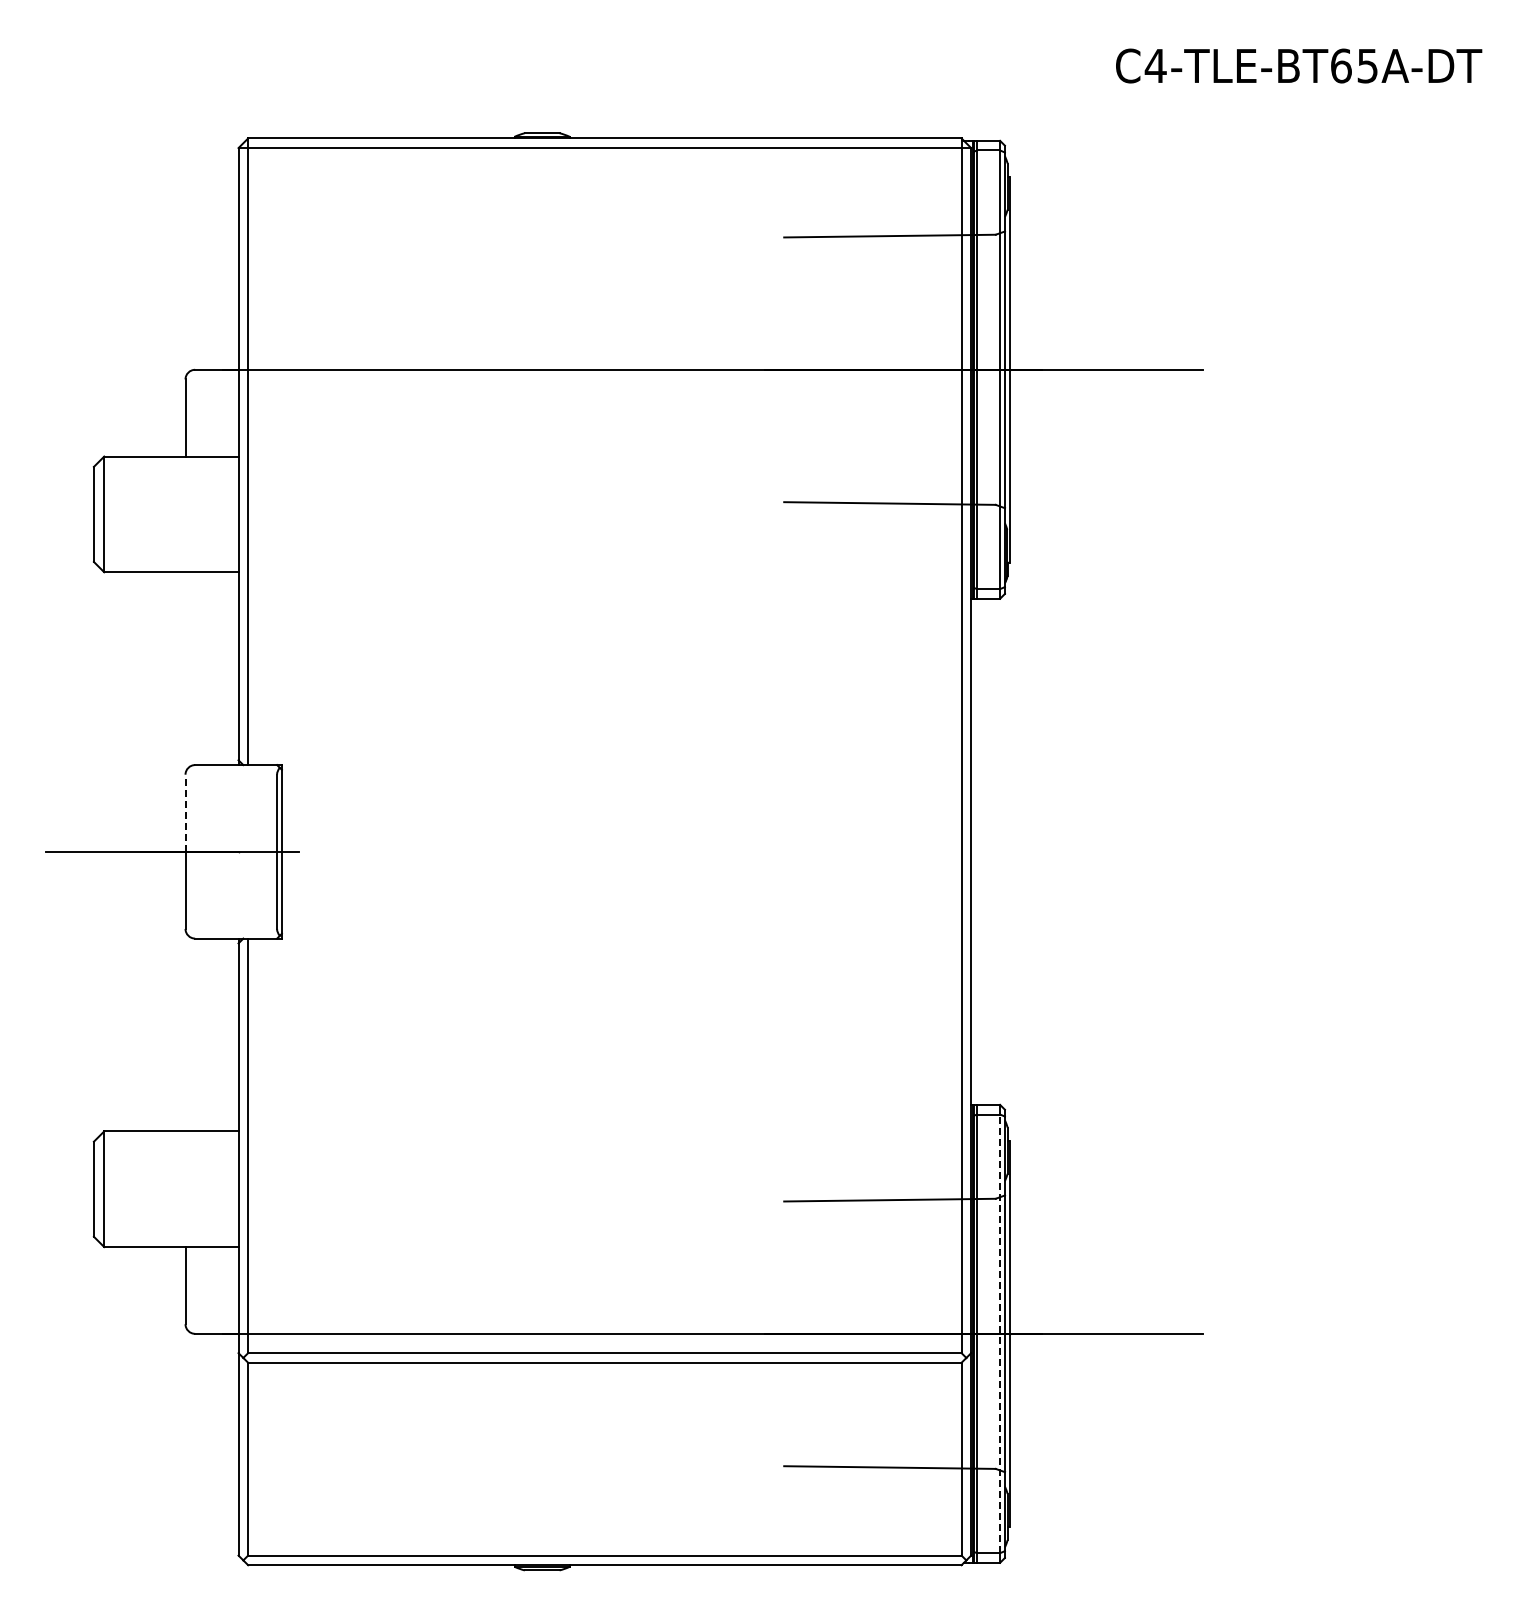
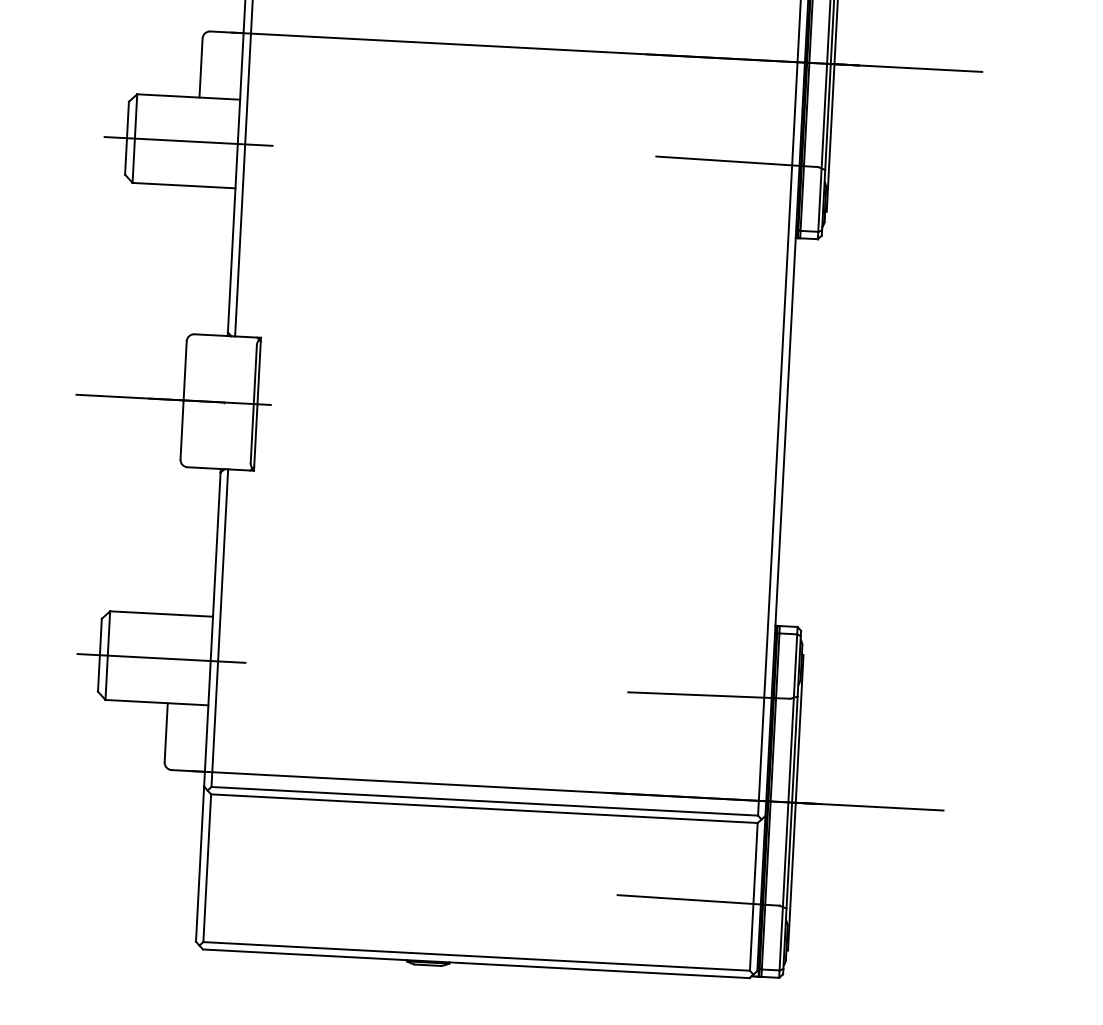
line: (173, 514) -> (187, 141), added
line: (185, 813) -> (185, 371), dashed -> solid
line: (173, 1189) -> (160, 658), added
line: (1000, 1333) -> (788, 802), dashed -> solid

